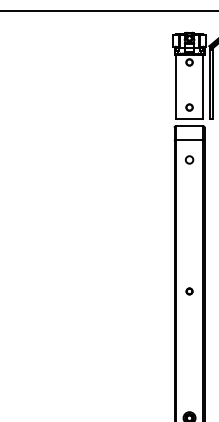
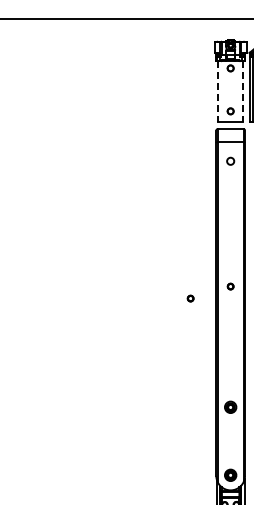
line: (176, 86) -> (218, 91), solid -> dashed
line: (203, 86) -> (243, 91), solid -> dashed
part: (147, 303) -> (190, 298), added

